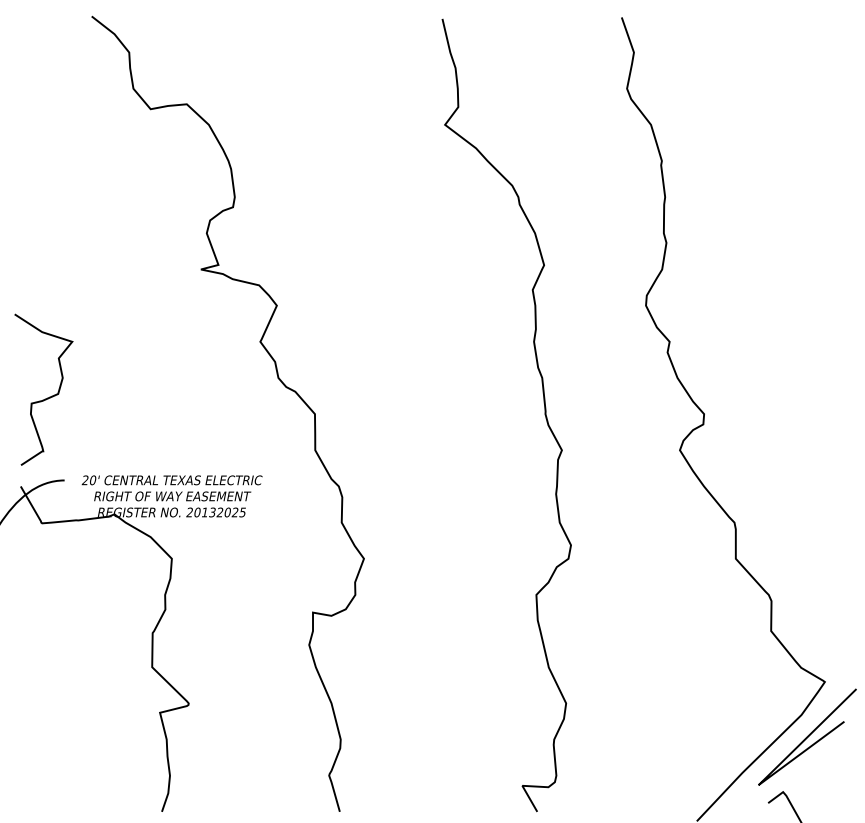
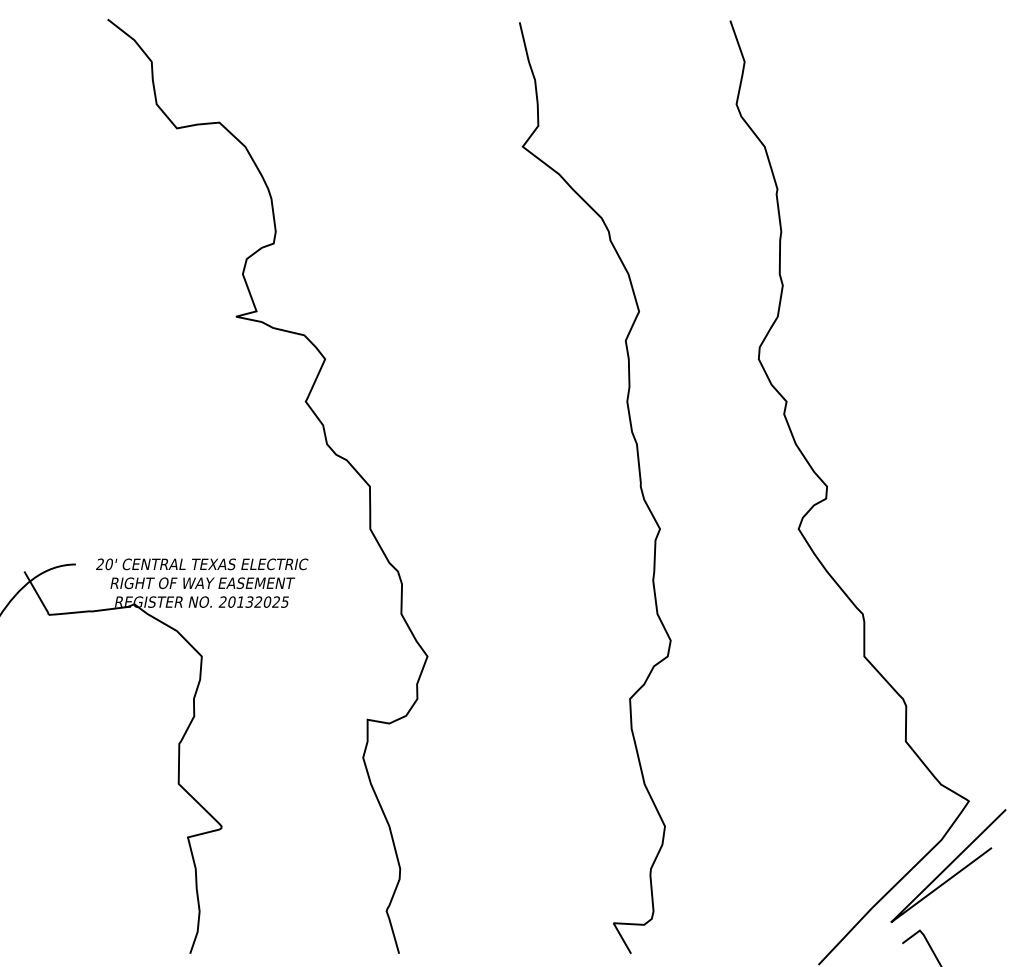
curve: (47, 397) -> (55, 467), removed

